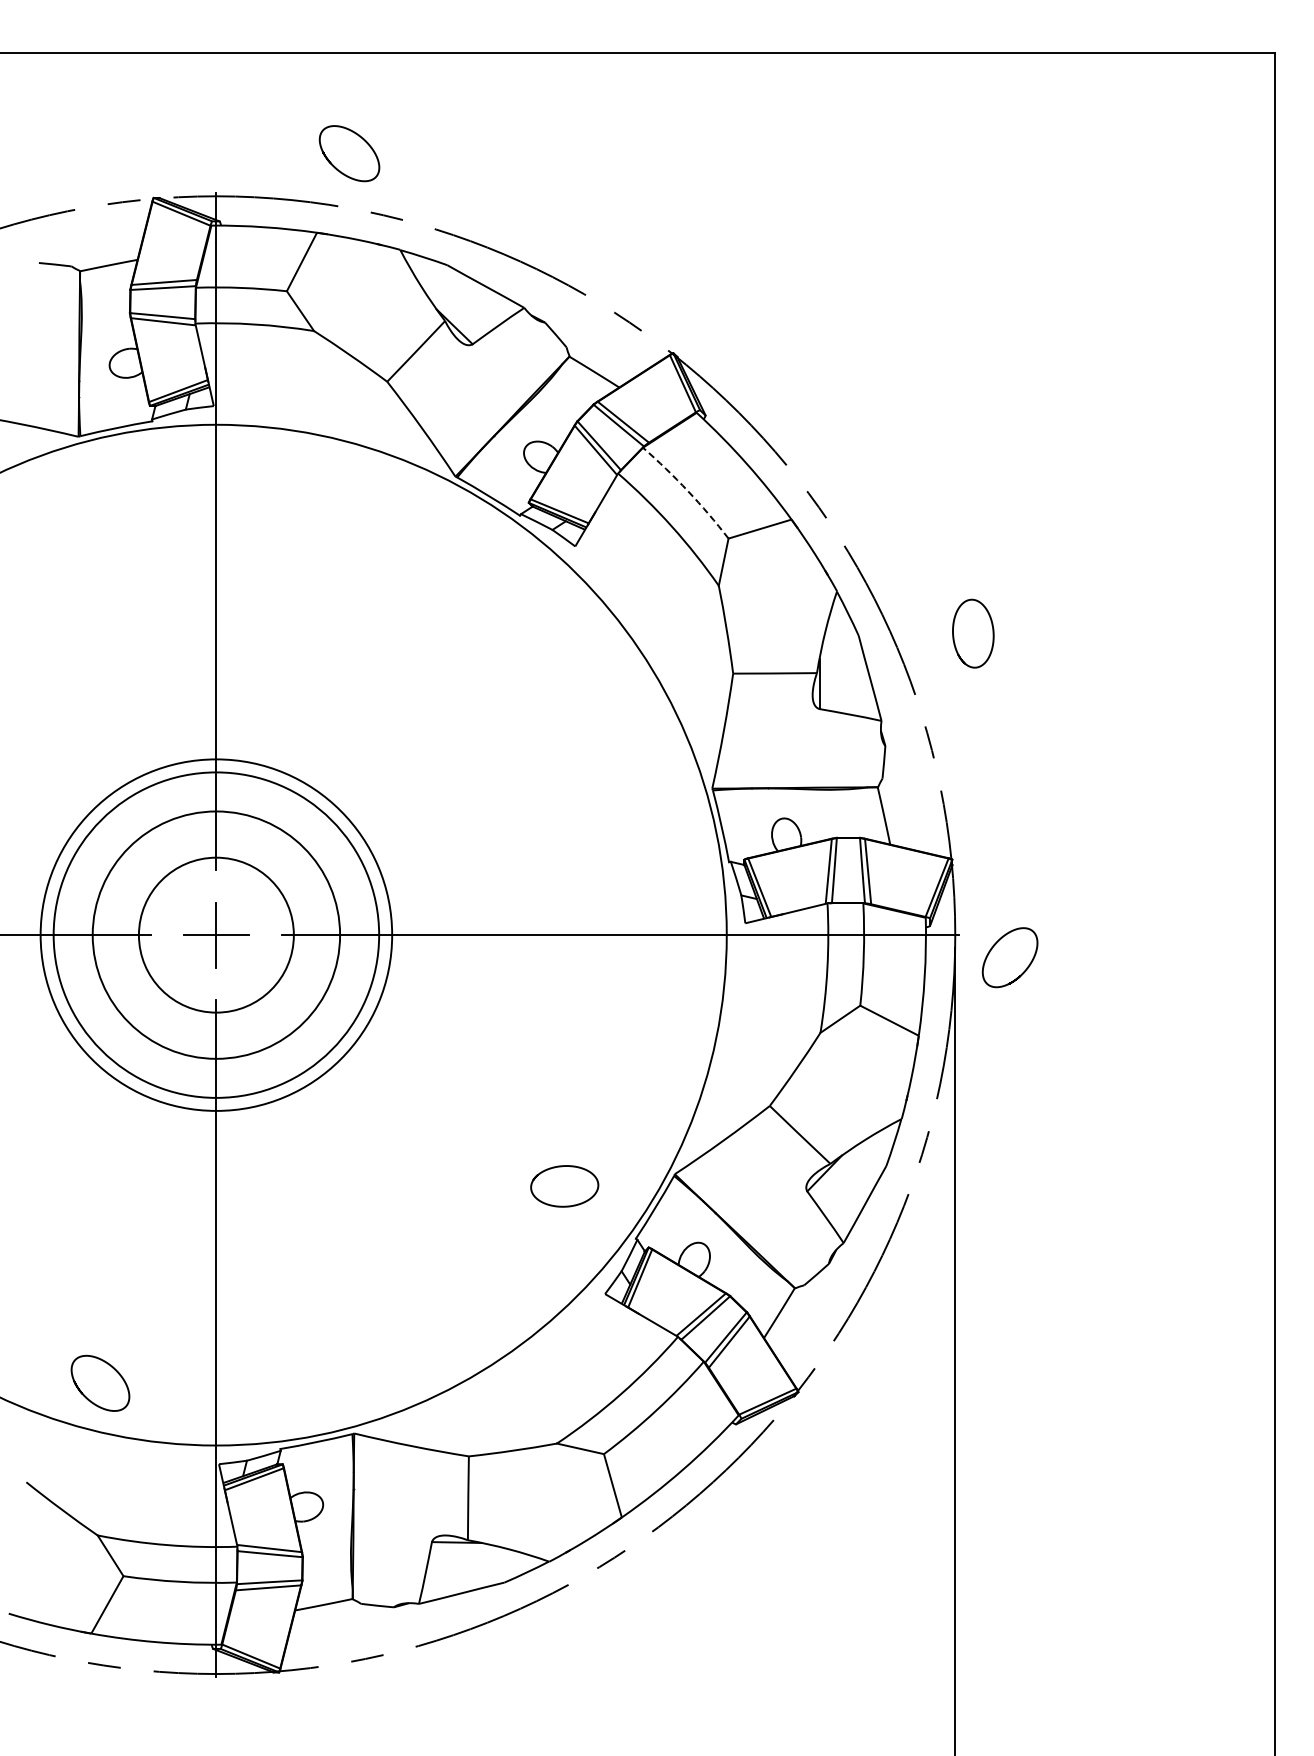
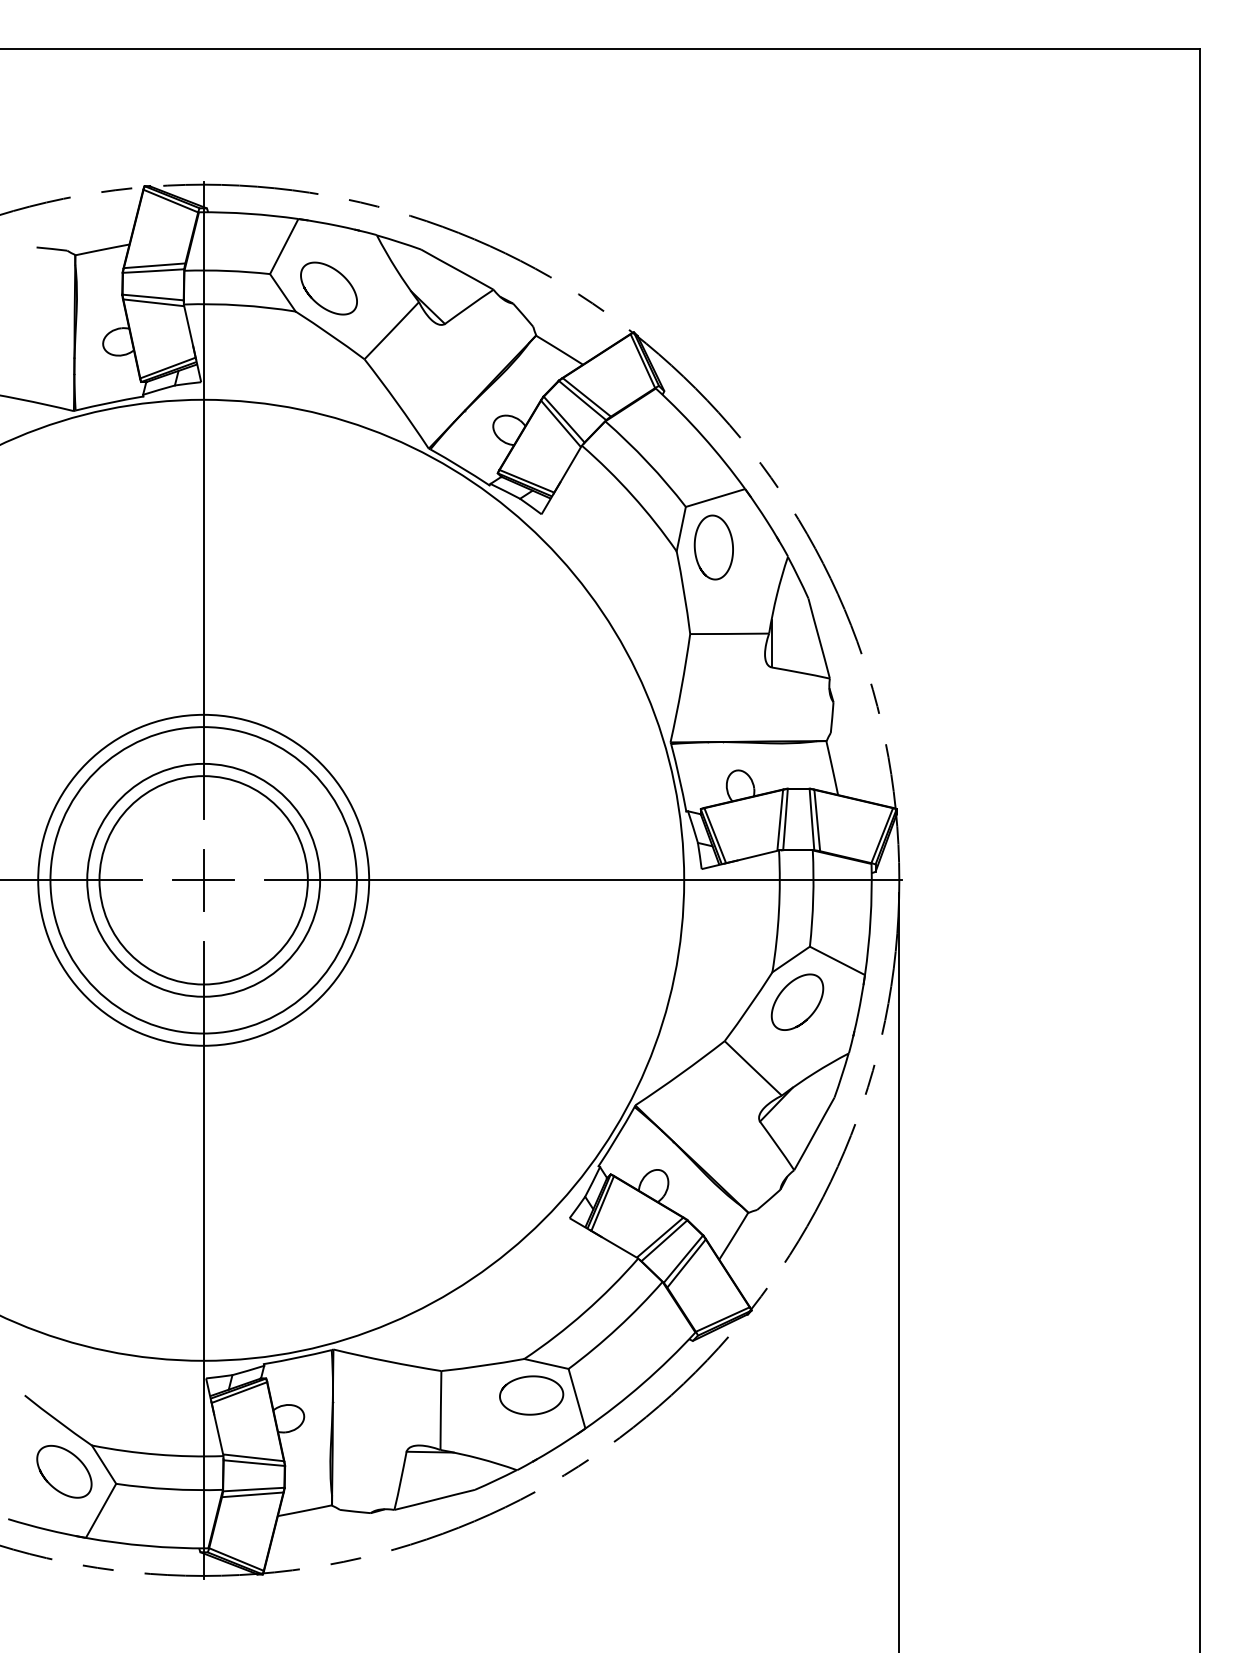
curve: (359, 137) -> (338, 273), moved
arc: (687, 491) -> (647, 462), dashed -> solid
curve: (992, 633) -> (731, 547), moved
circle: (216, 934) -> (203, 879), size x1.43
curve: (996, 944) -> (784, 989), moved
curve: (564, 1205) -> (531, 1413), moved
curve: (113, 1369) -> (76, 1458), moved

